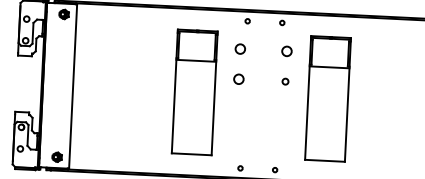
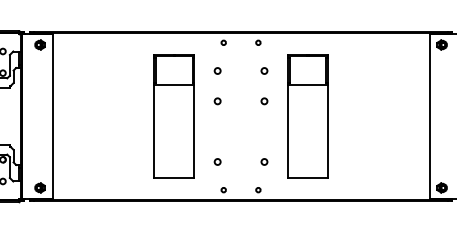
circle: (240, 48) -> (217, 70), size x0.62
circle: (287, 50) -> (264, 70), size x0.62
circle: (238, 79) -> (217, 101), size x0.62
circle: (235, 139) -> (217, 161), added
circle: (282, 141) -> (264, 161), added

